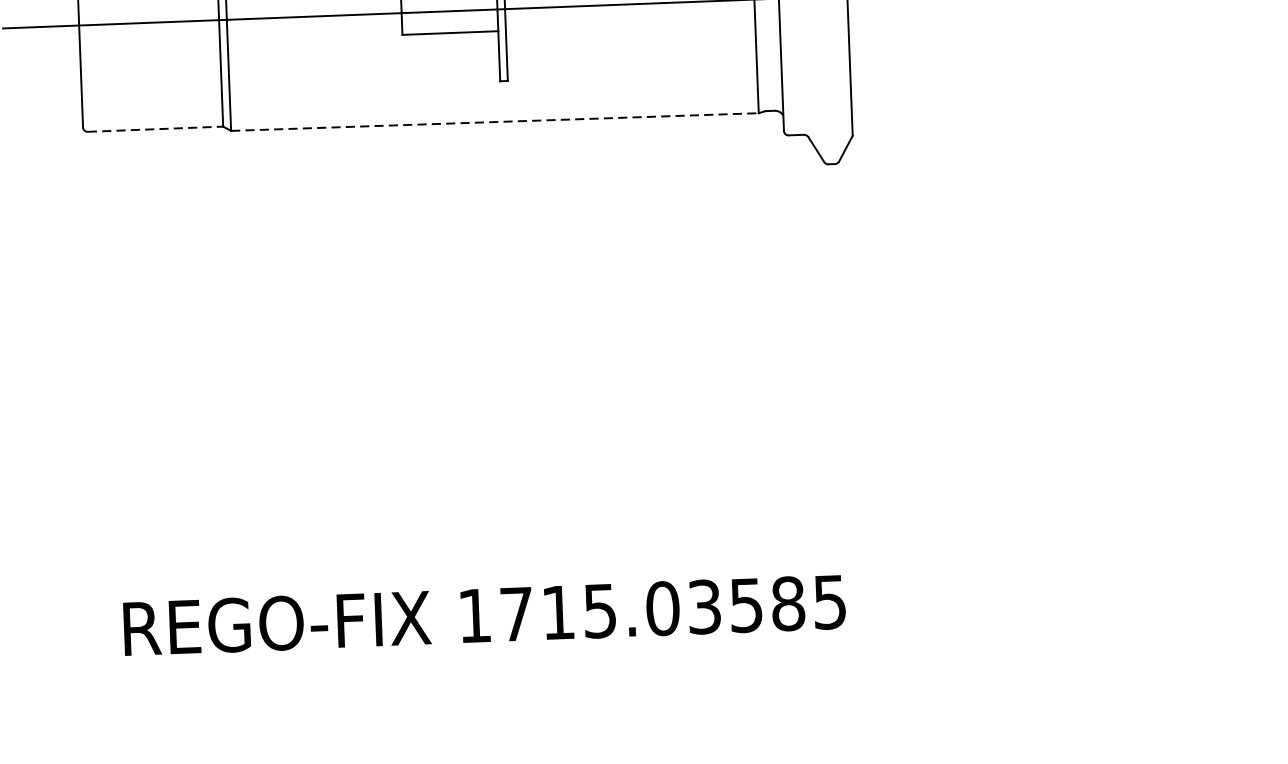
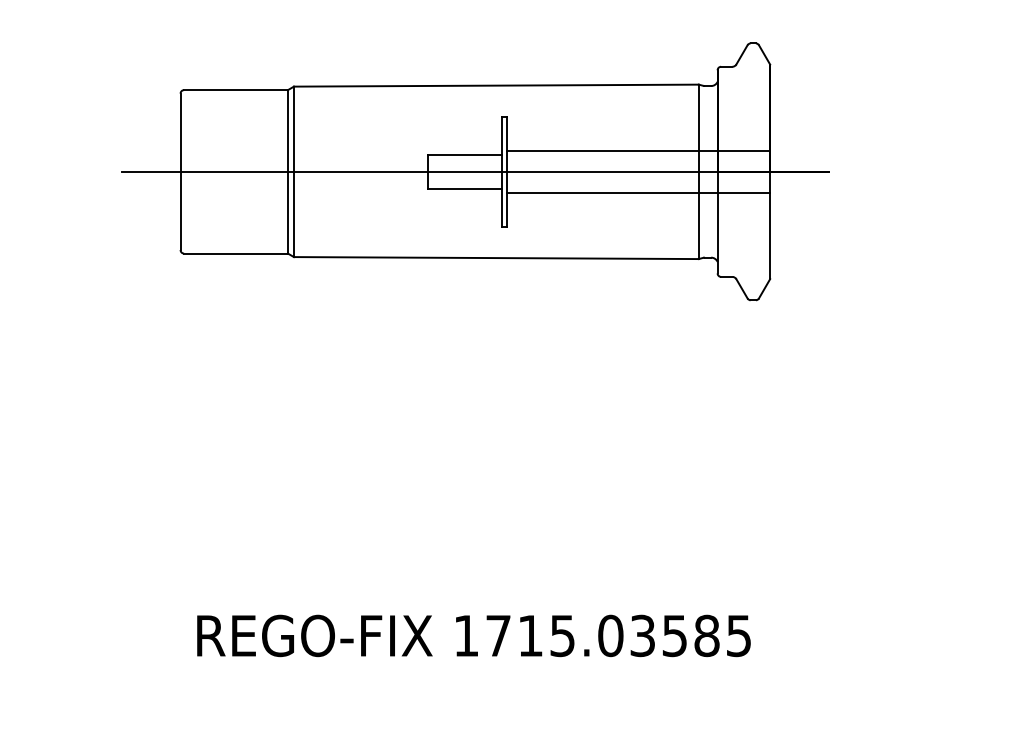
line: (676, 29) -> (638, 192), added
line: (495, 122) -> (496, 258), dashed -> solid
line: (156, 129) -> (236, 253), dashed -> solid

